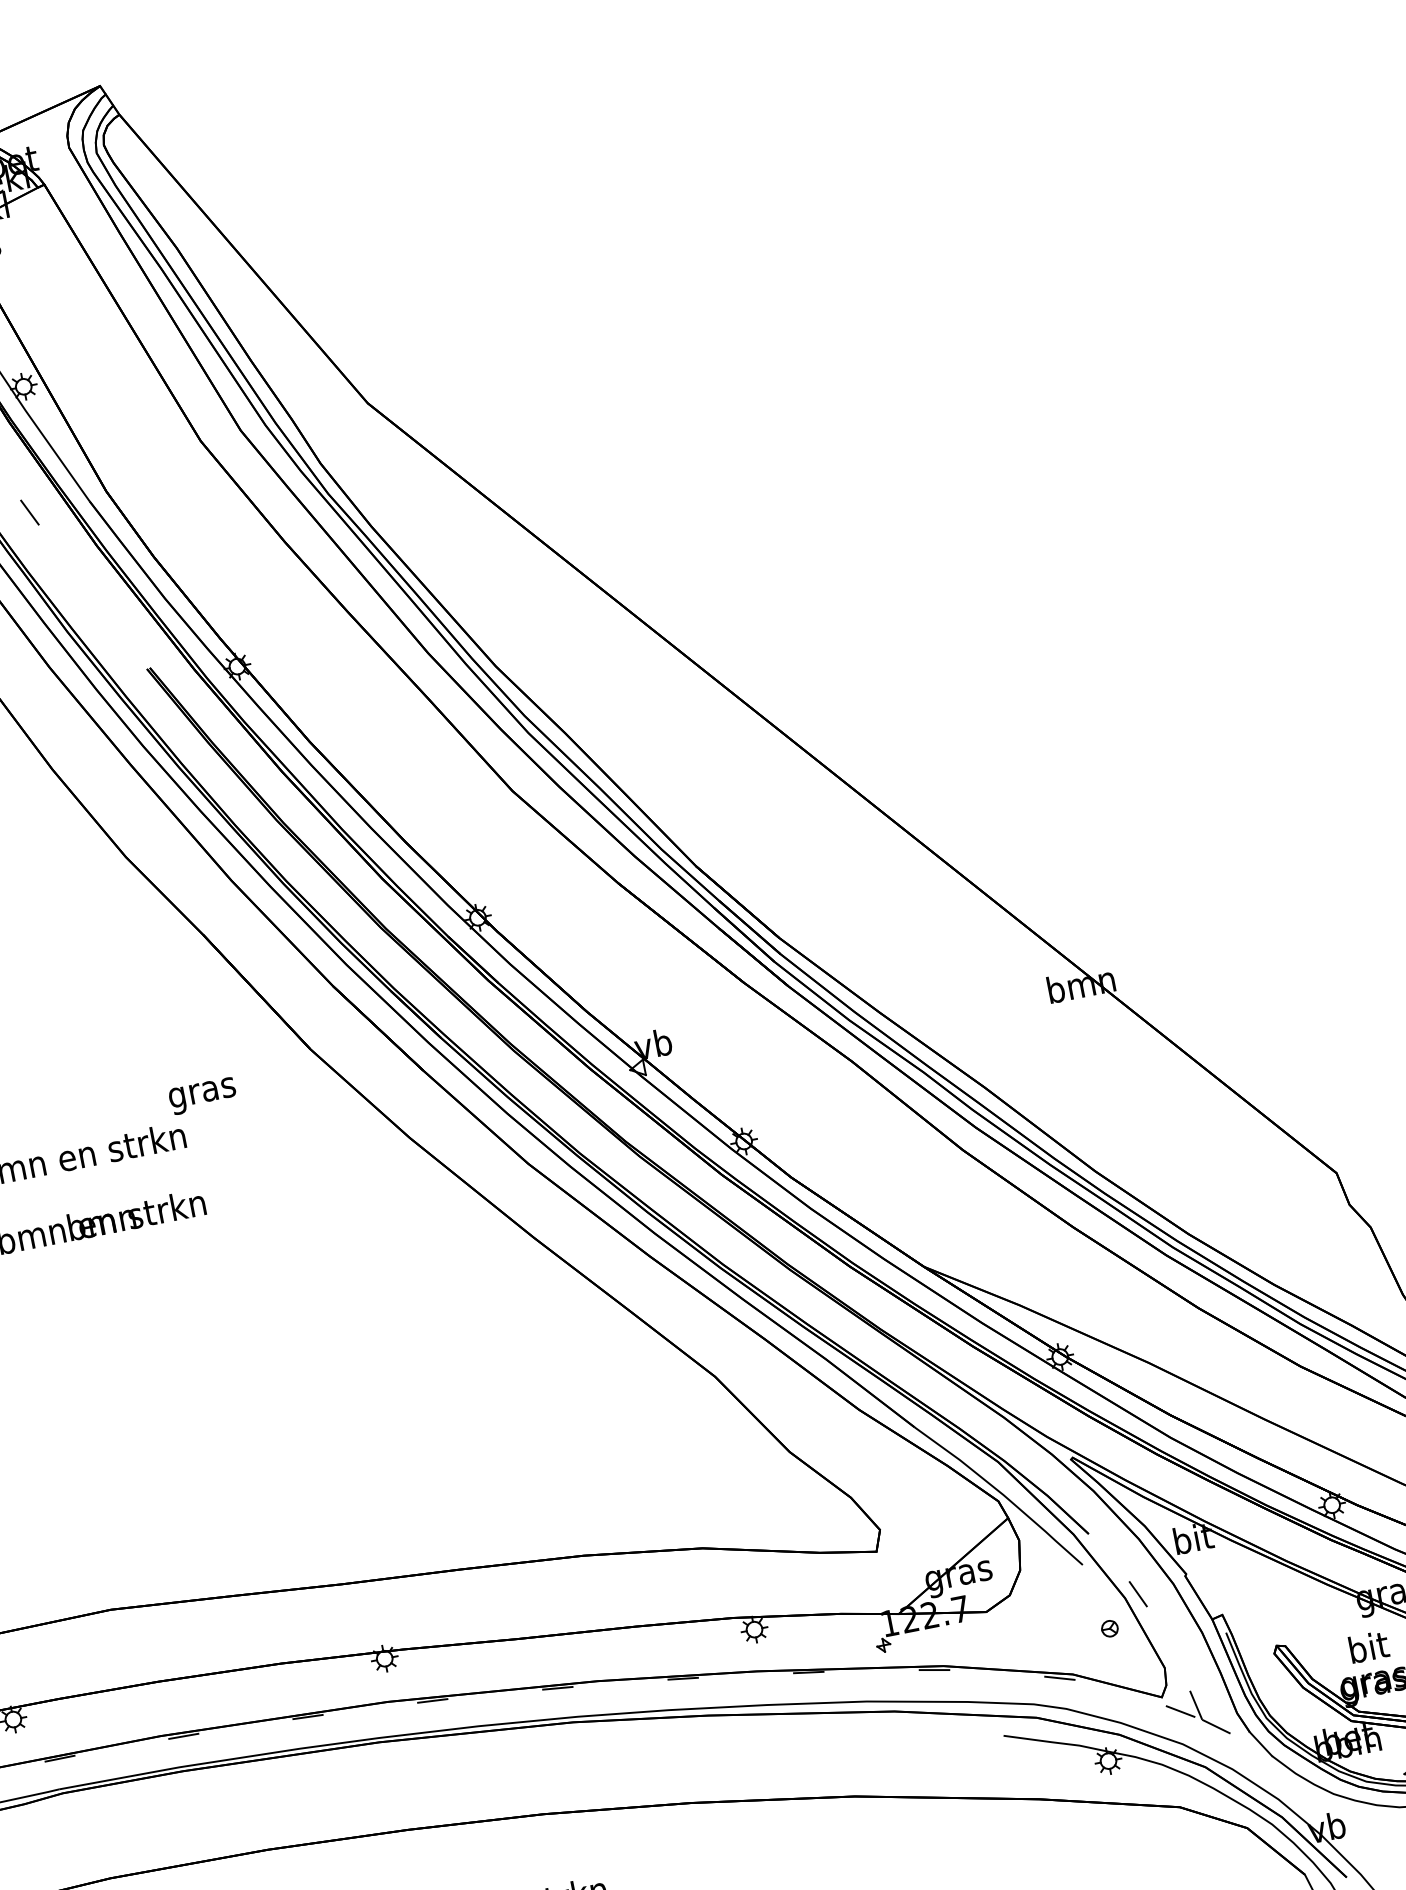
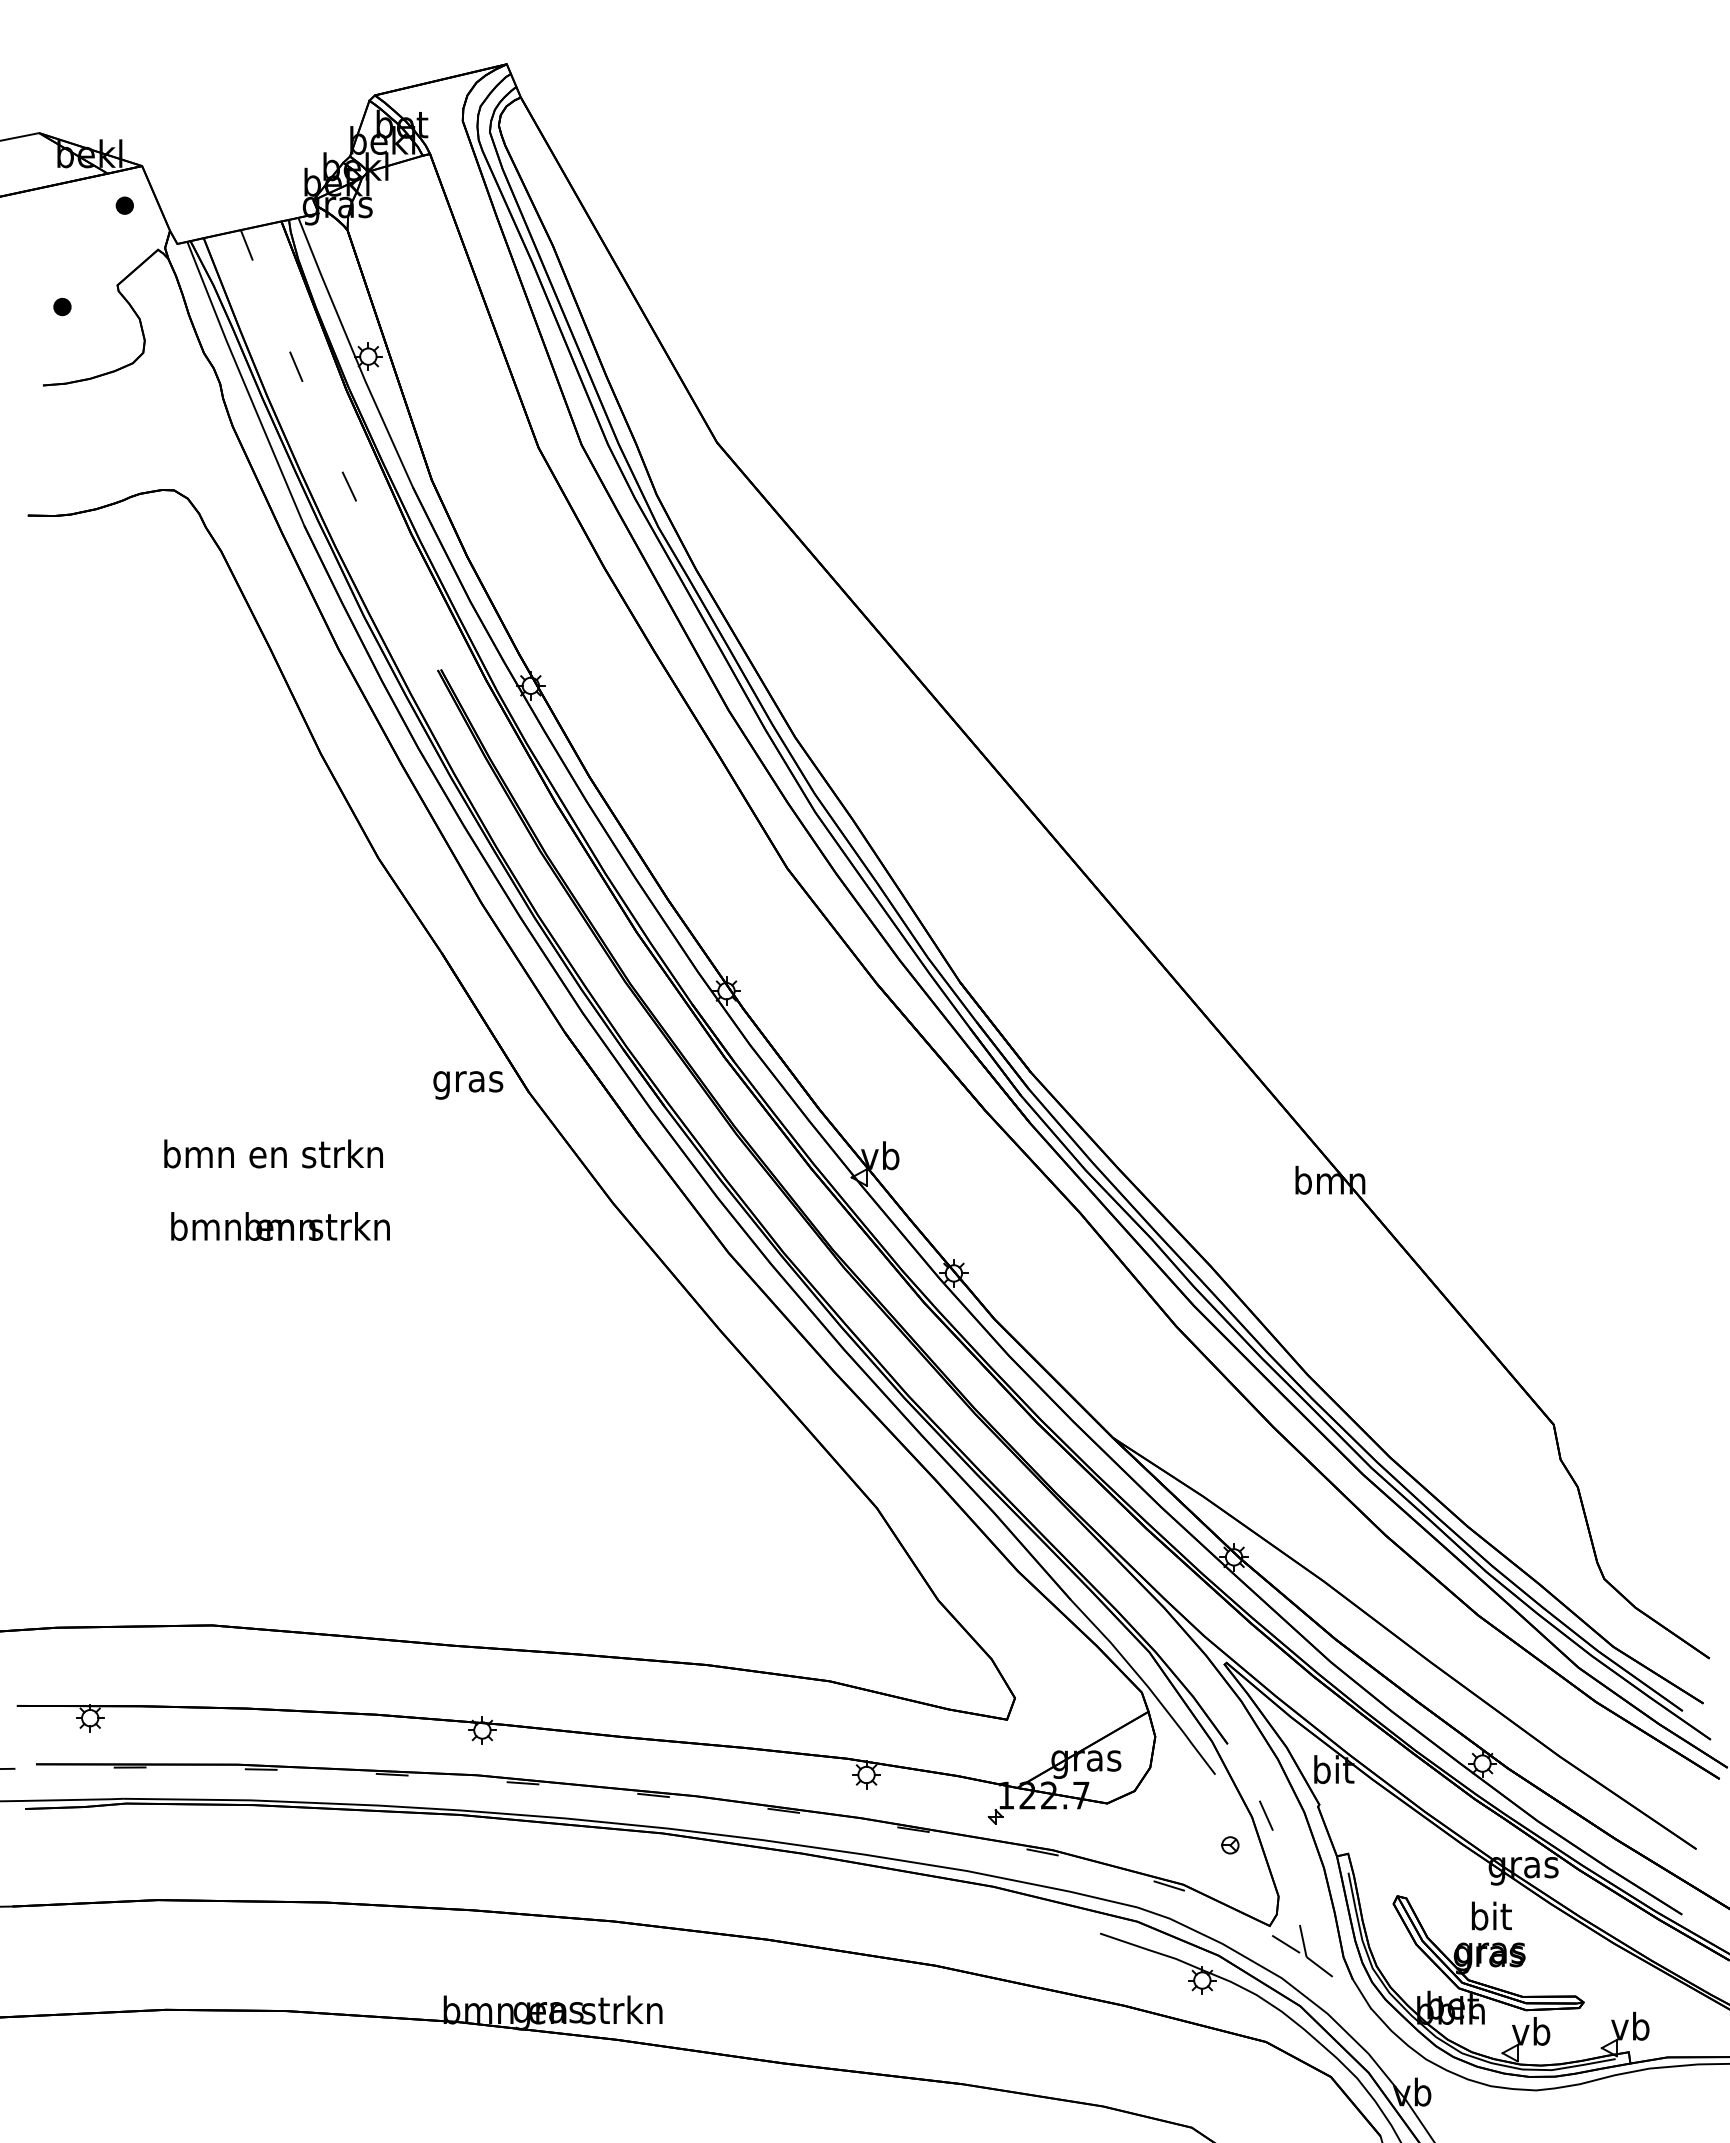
text: (203, 1096) -> (468, 1085), moved

